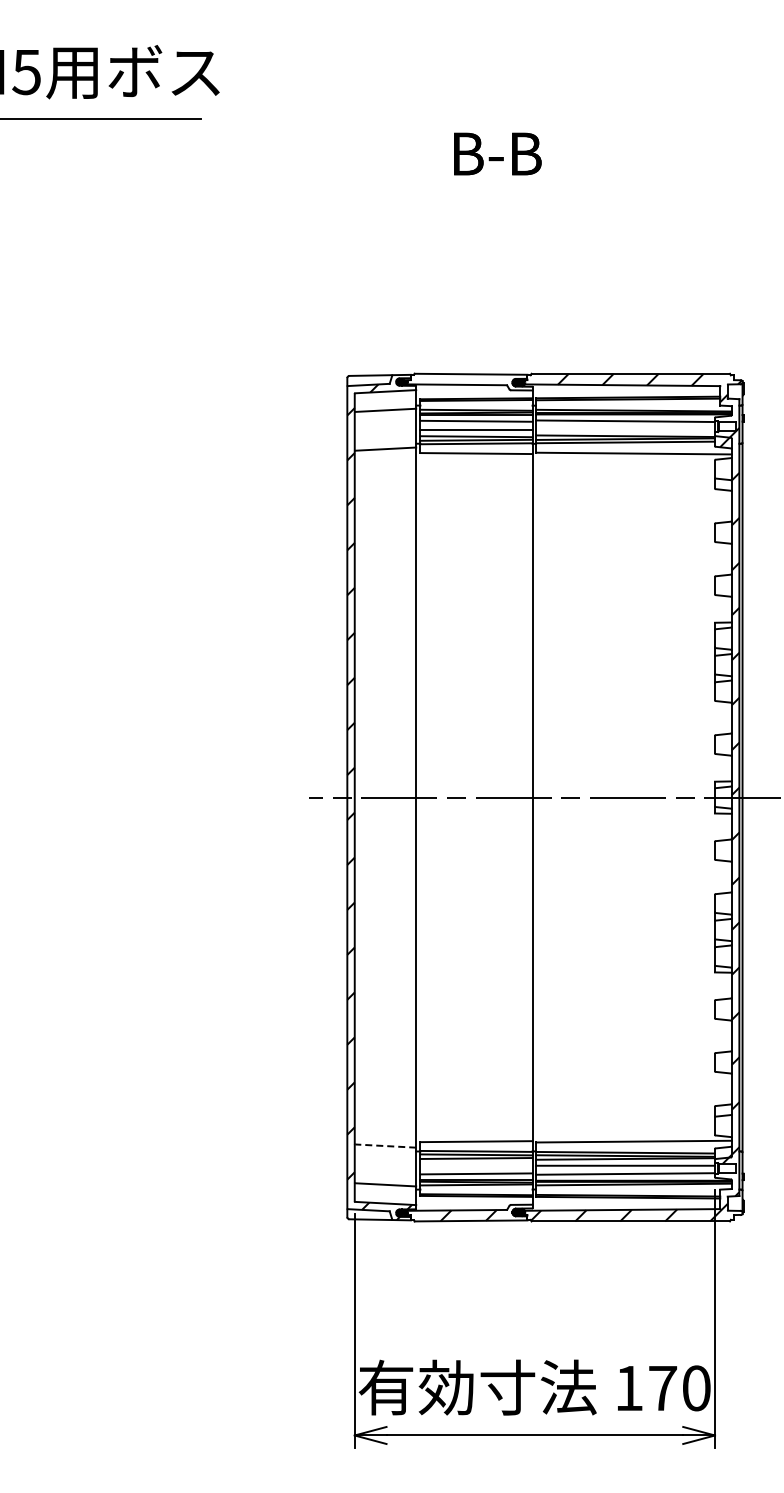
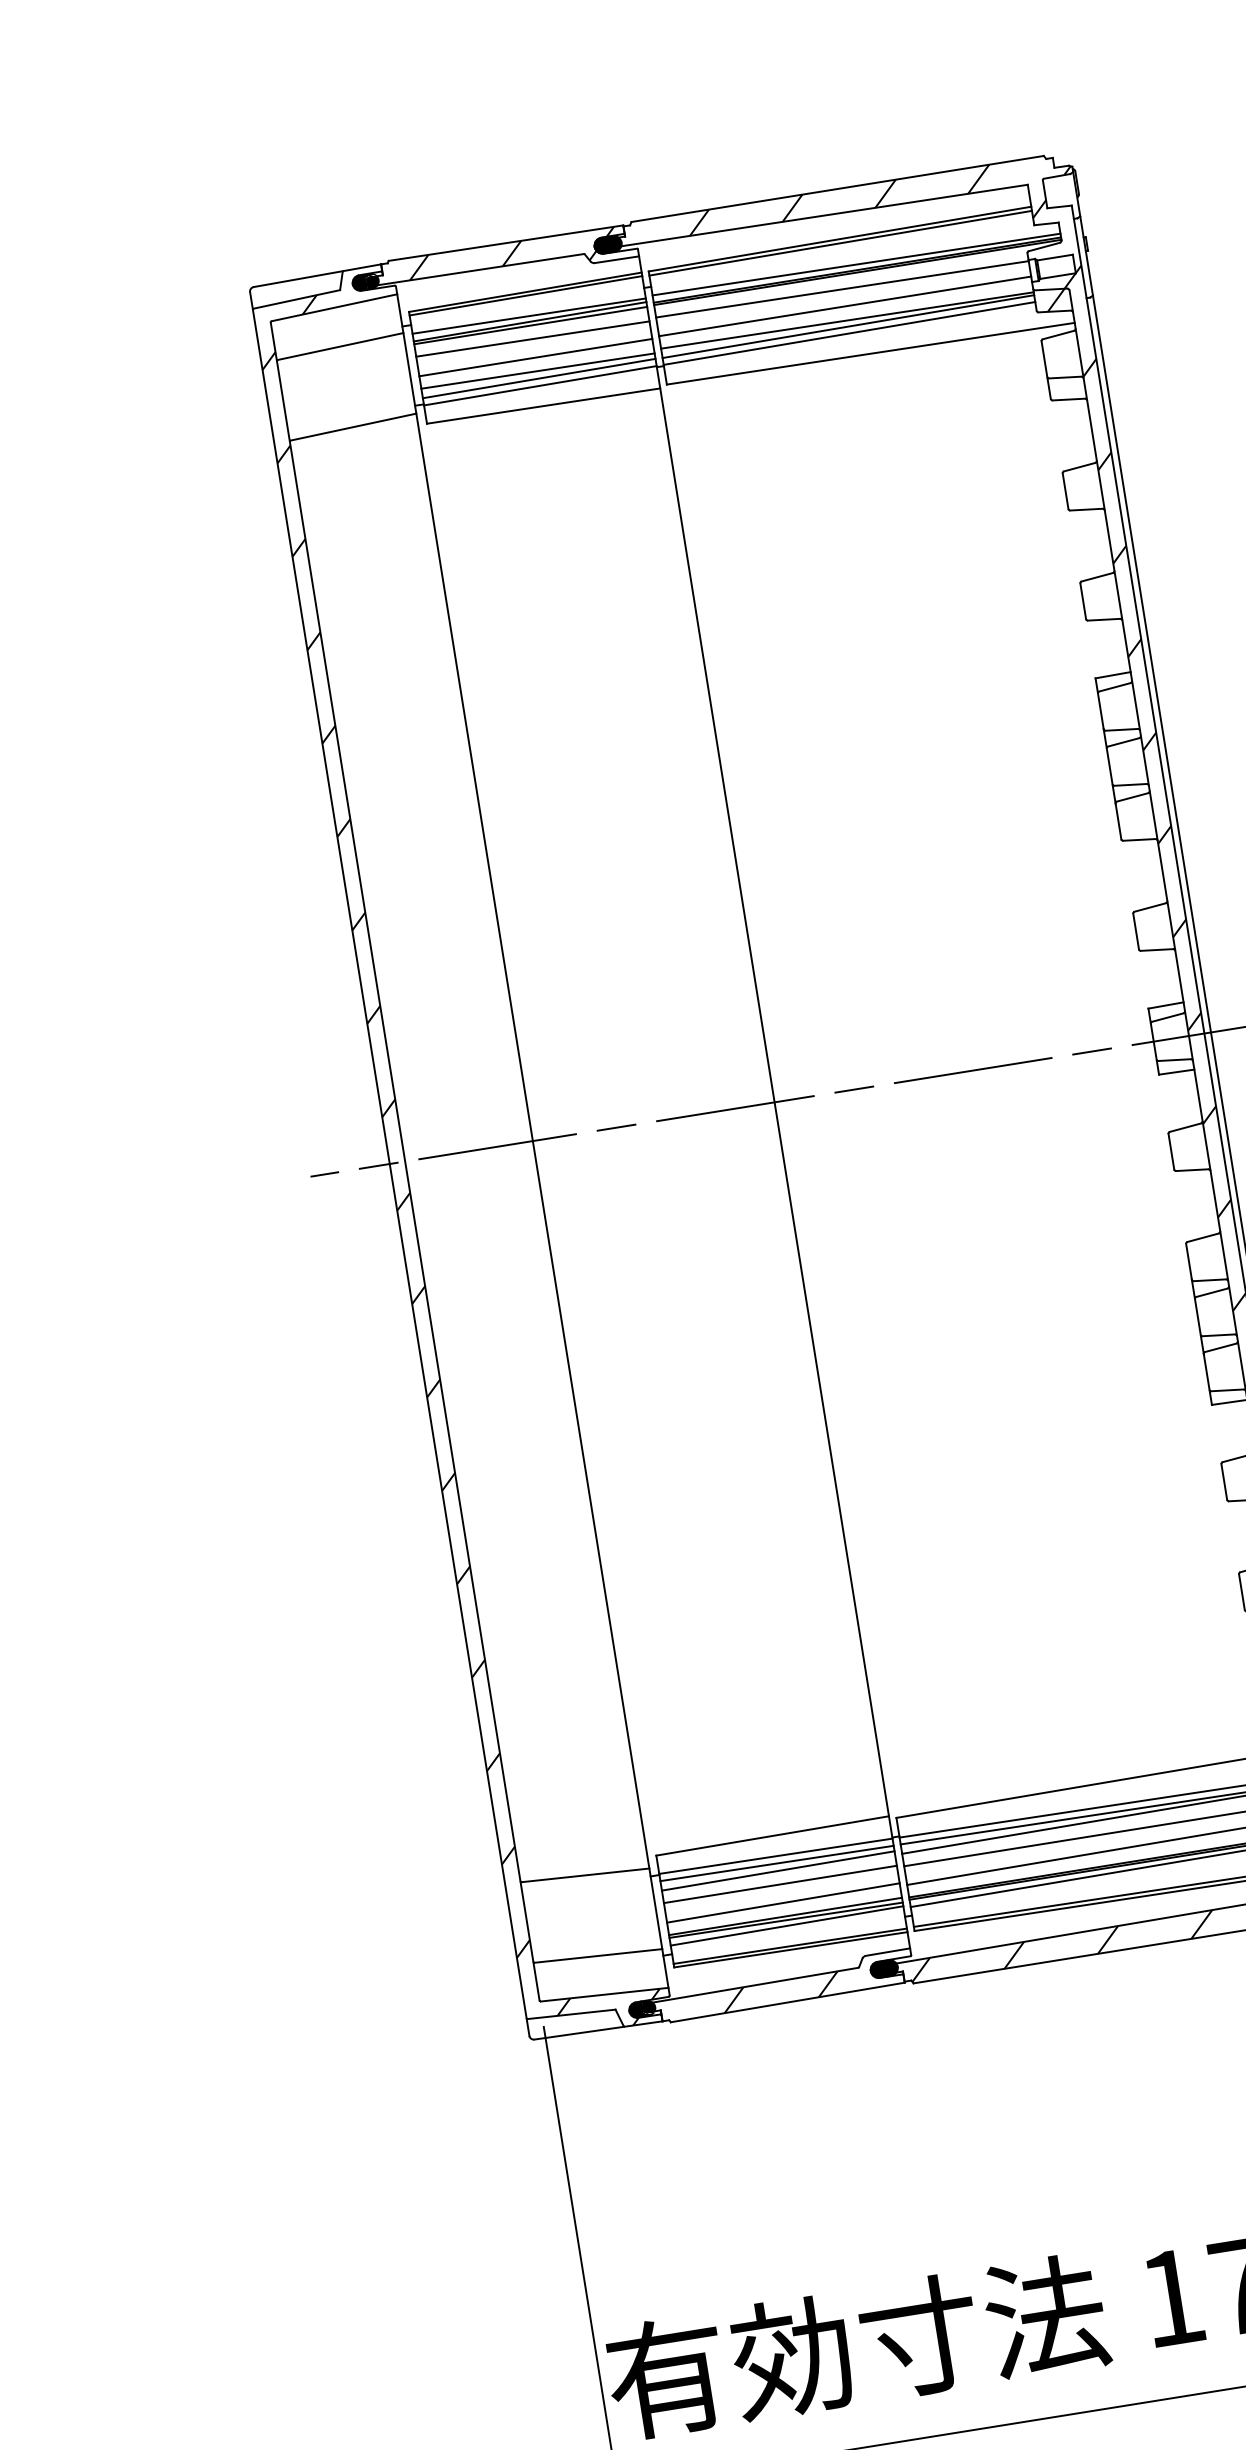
hatch: (472, 380) -> (511, 255), added
line: (624, 429) -> (843, 306), added
line: (385, 1146) -> (585, 1876), dashed -> solid
line: (476, 1164) -> (780, 1883), added

